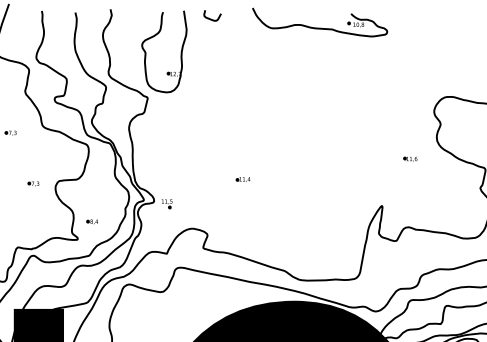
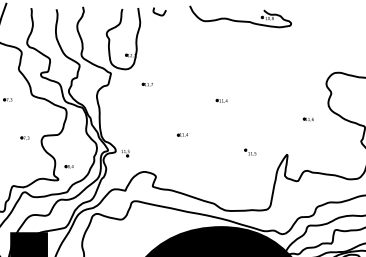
part: (194, 112) -> (146, 84), added
part: (294, 133) -> (221, 100), added
part: (333, 201) -> (250, 151), added

